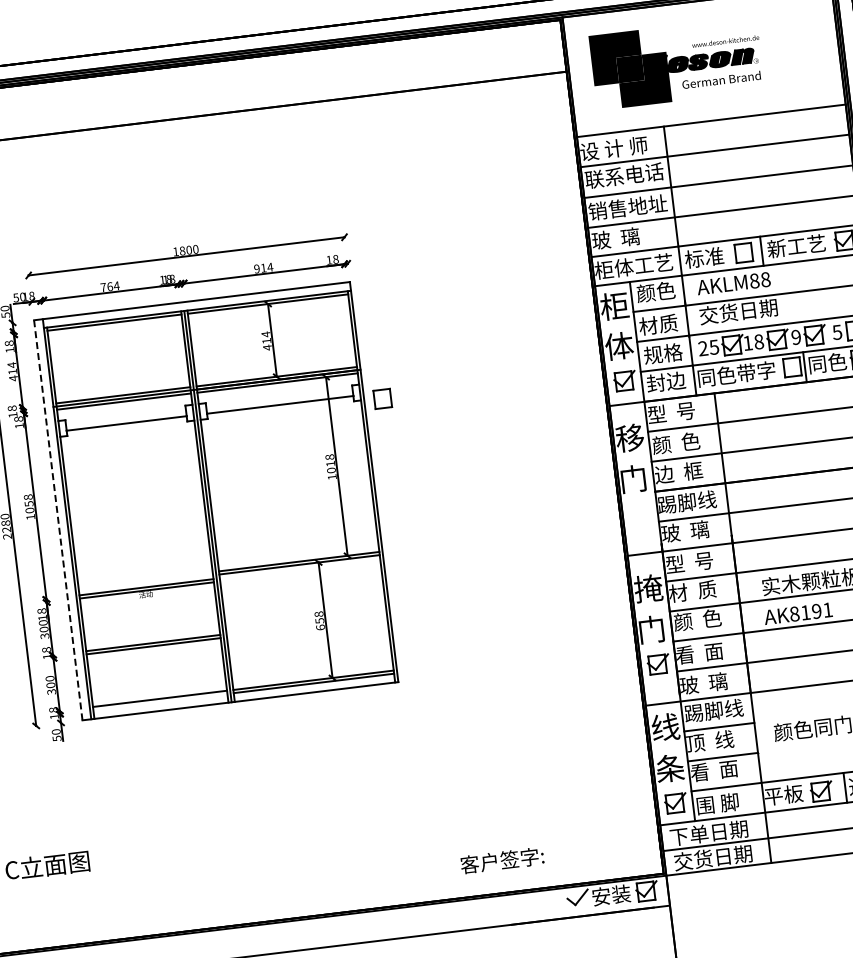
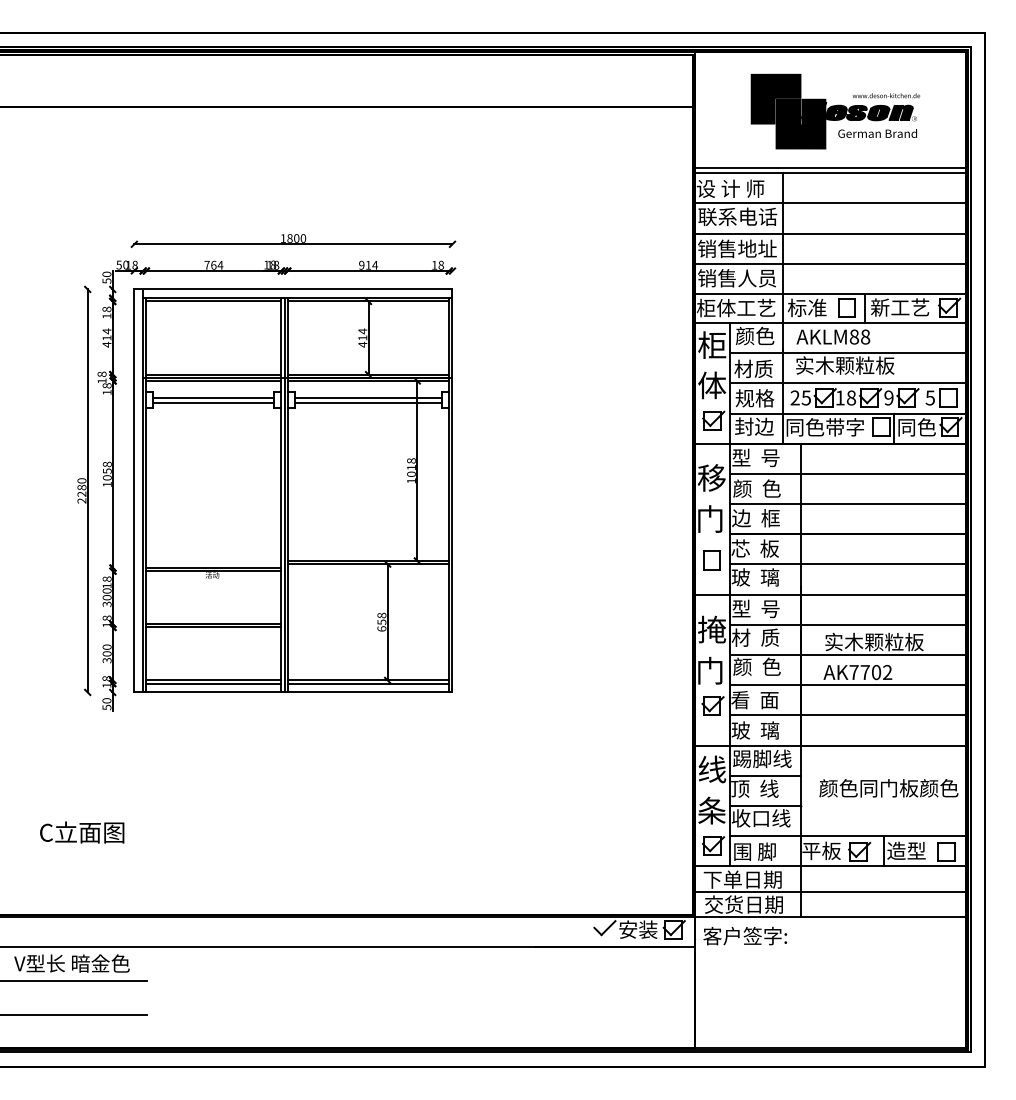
part: (677, 63) -> (835, 111), moved
line: (710, 115) -> (830, 167), added
text: (631, 236) -> (737, 278), 玻  璃 -> 销售人员
text: (748, 310) -> (844, 365), 交货日期 -> 实木颗粒板
line: (279, 399) -> (368, 397), added
part: (382, 399) -> (711, 560), moved
line: (125, 418) -> (213, 397), added
text: (686, 502) -> (760, 548), 踢脚线 -> 芯  板
line: (58, 520) -> (134, 491), dashed -> solid
text: (810, 612) -> (870, 672), AK8191 -> AK7702
line: (160, 701) -> (213, 683), added
text: (720, 770) -> (761, 818), 看  面 -> 收口线
text: (501, 860) -> (744, 935), moved

